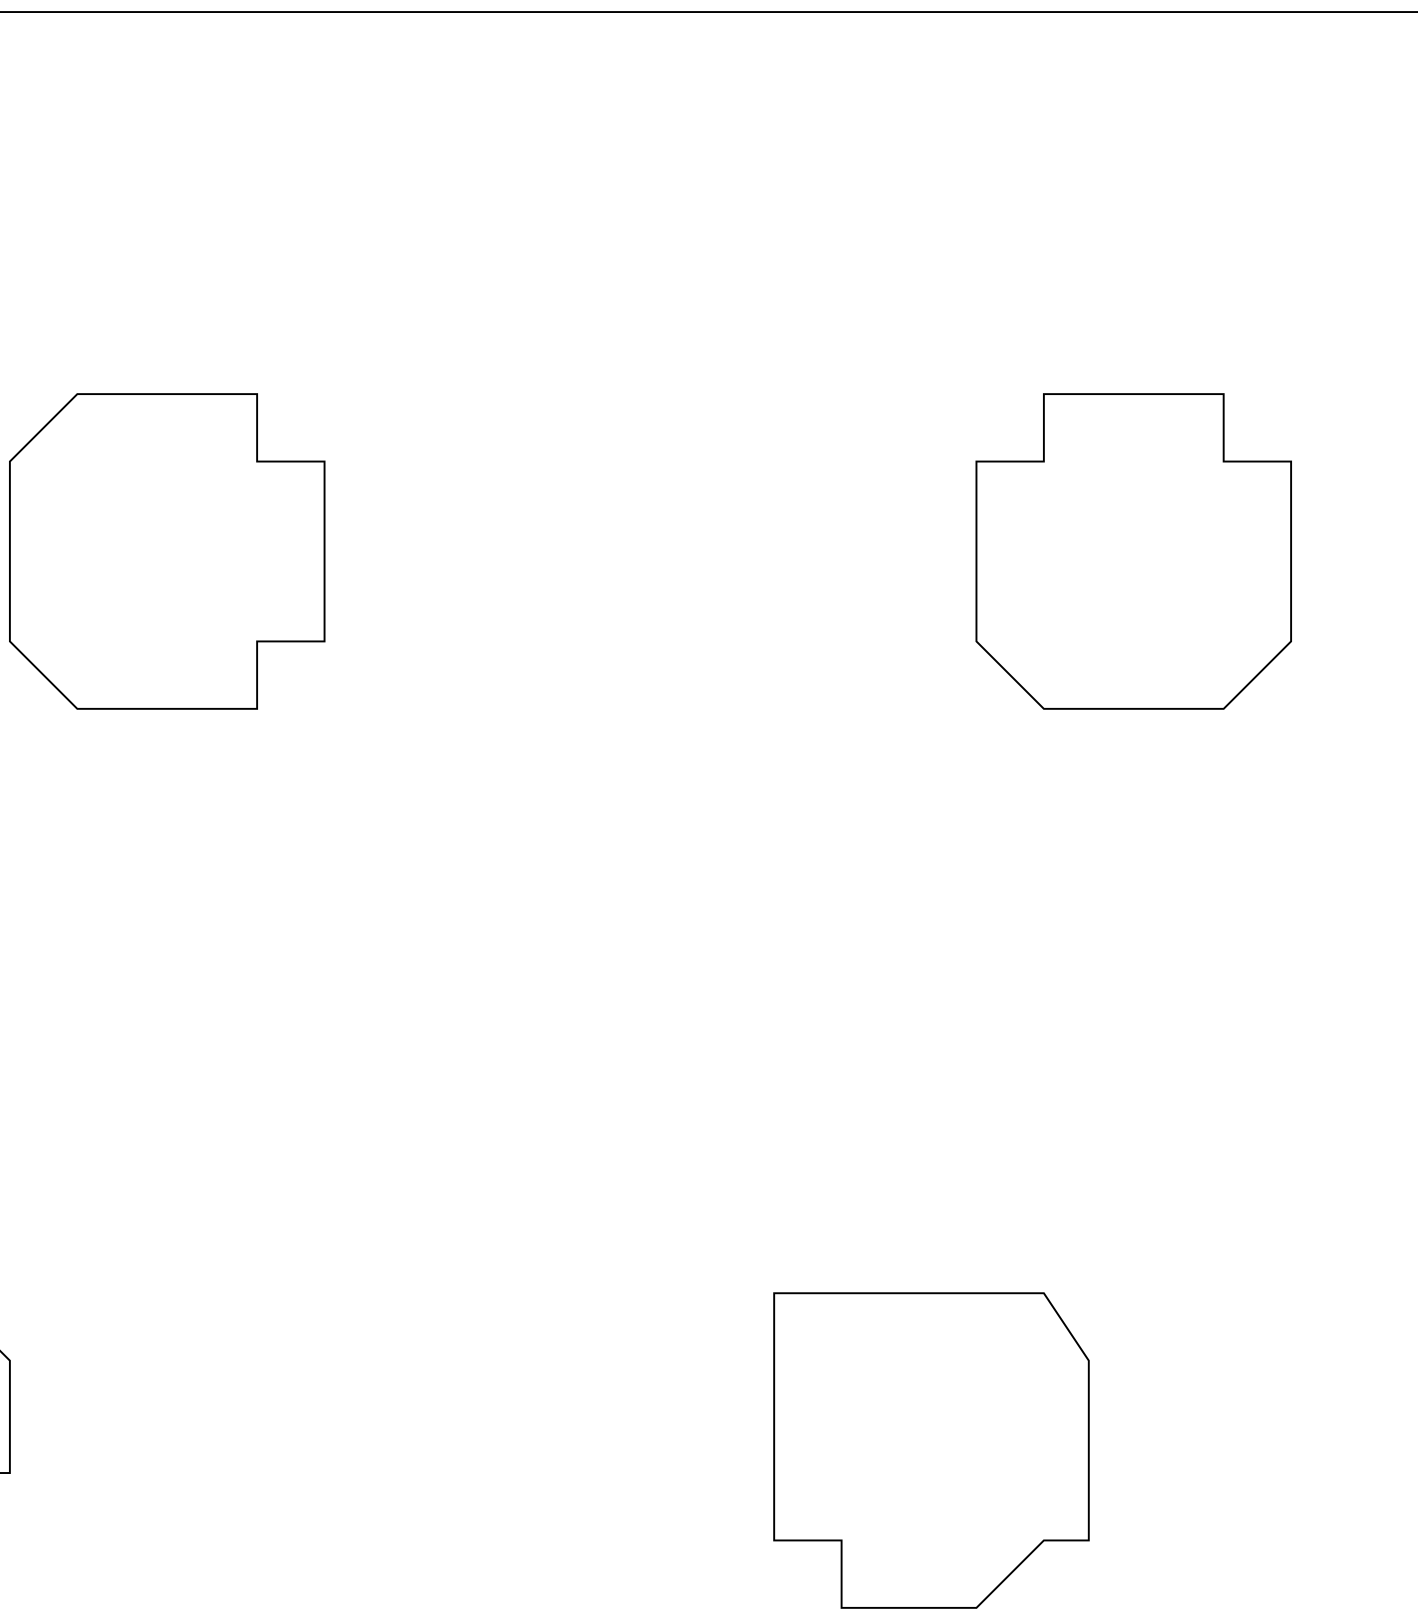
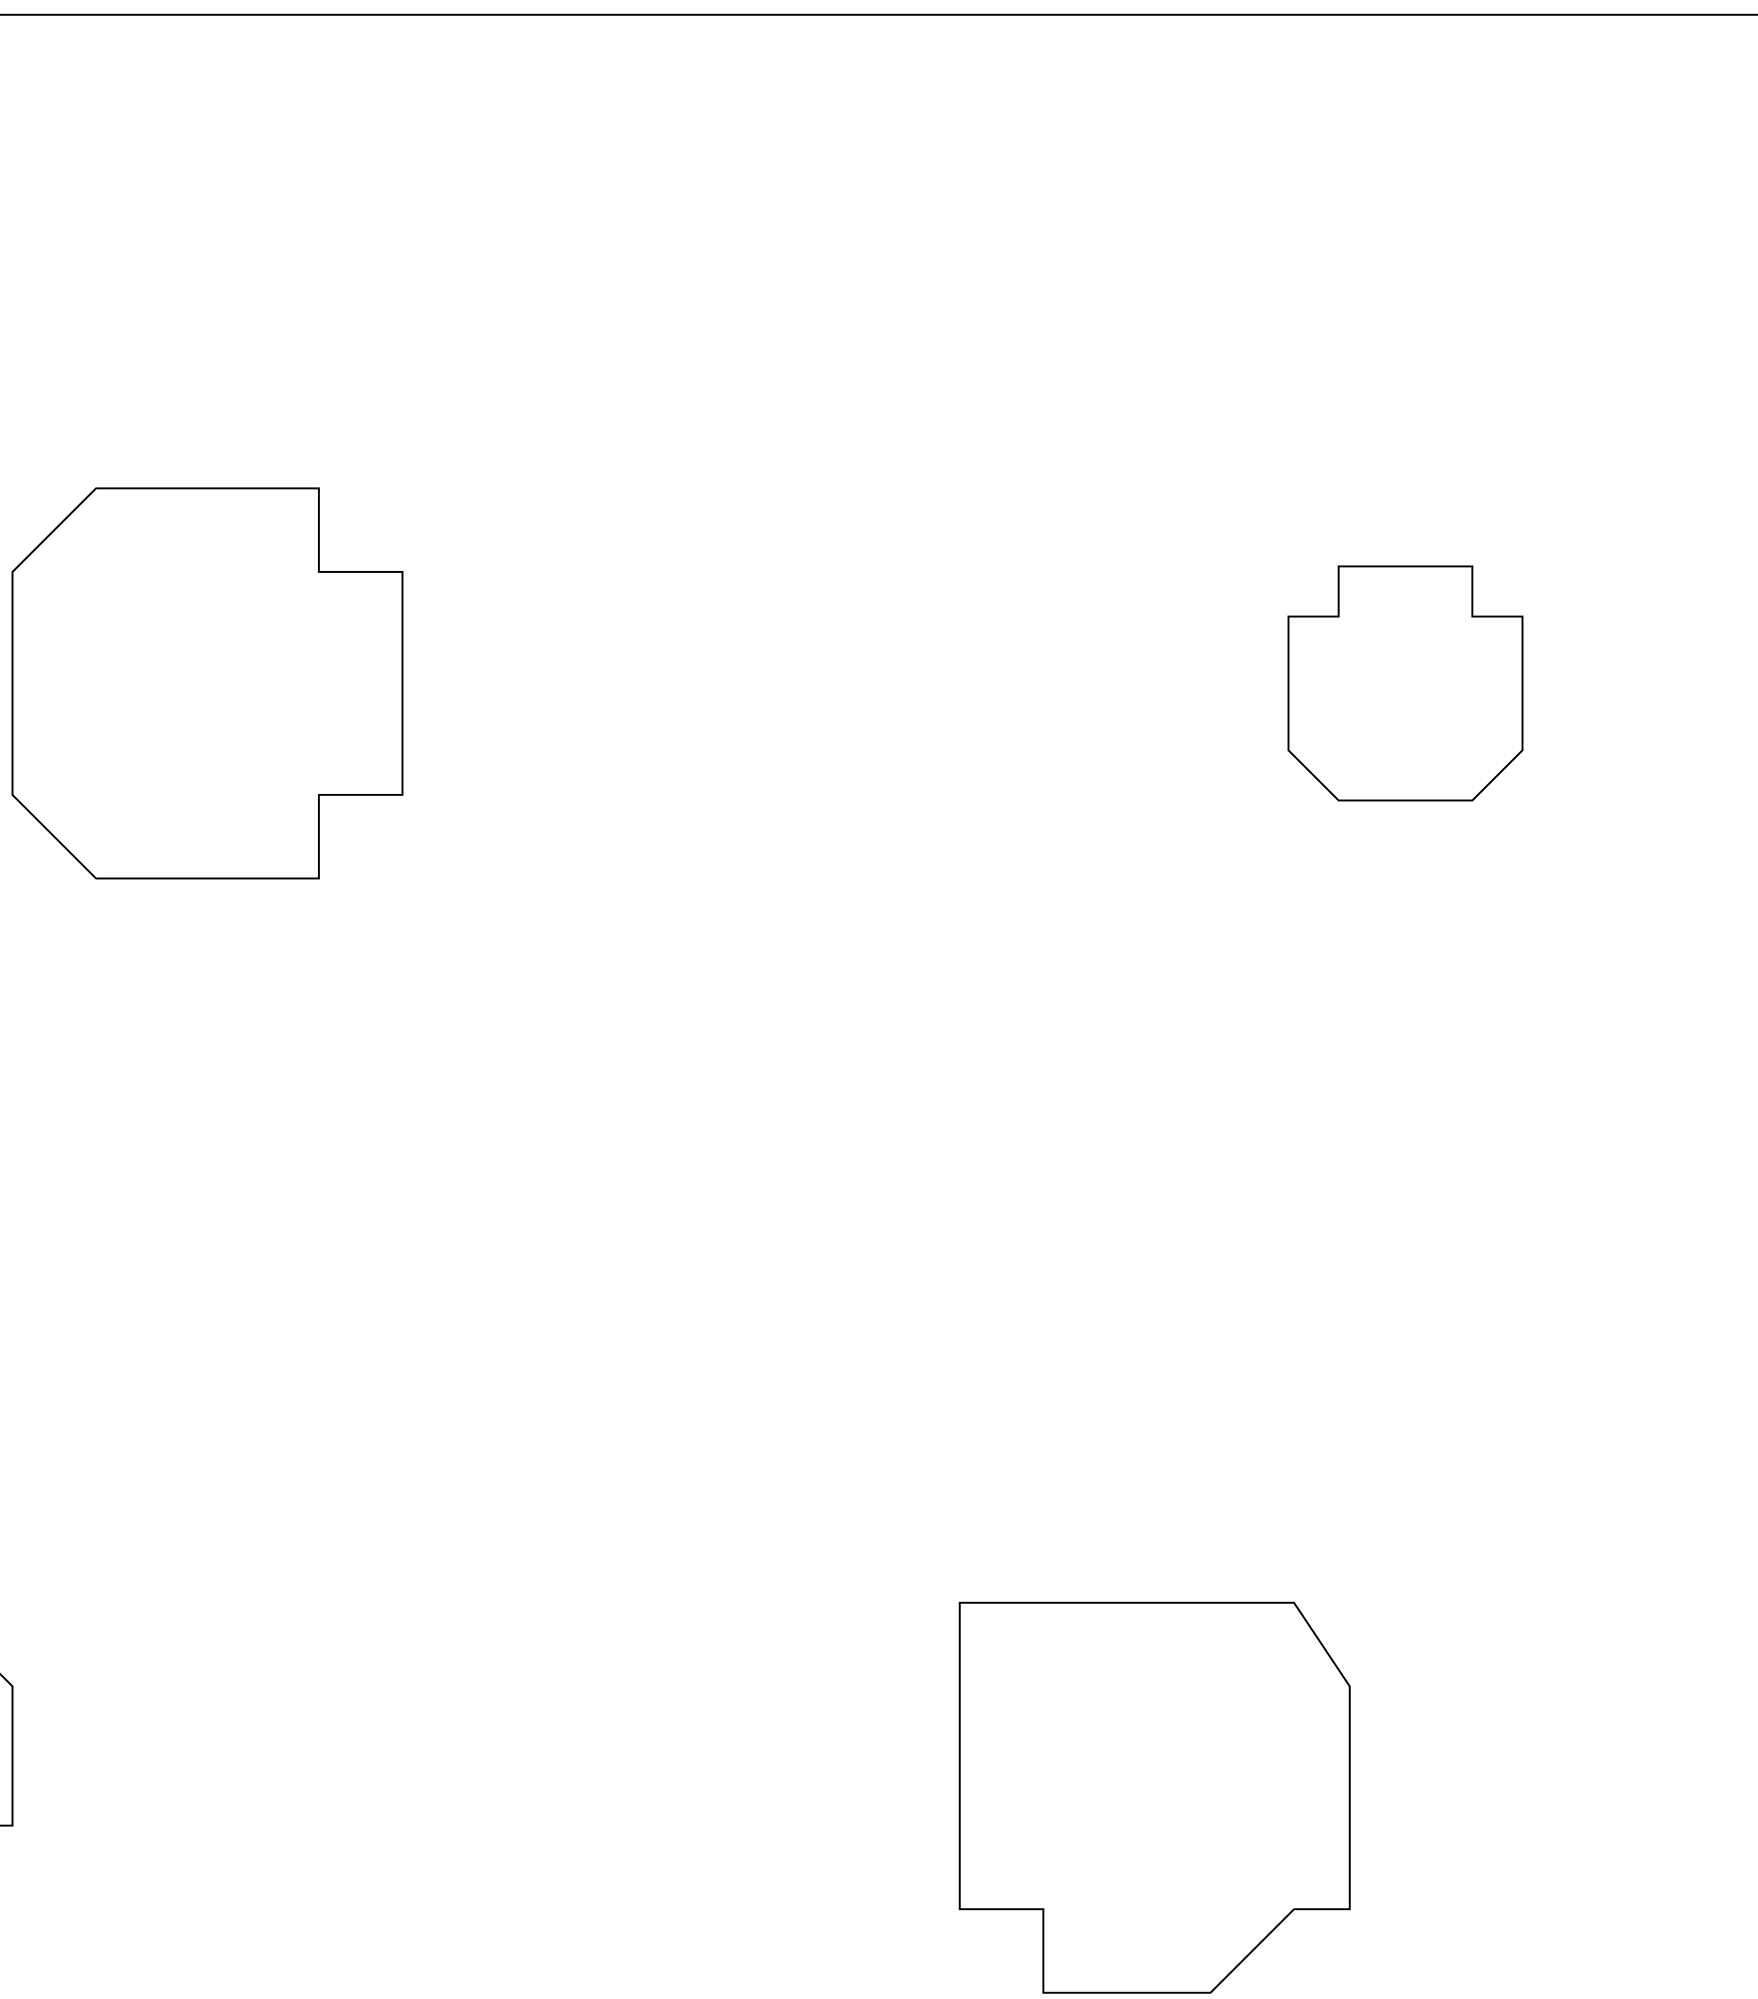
part: (1133, 551) -> (1405, 683), size x0.6

